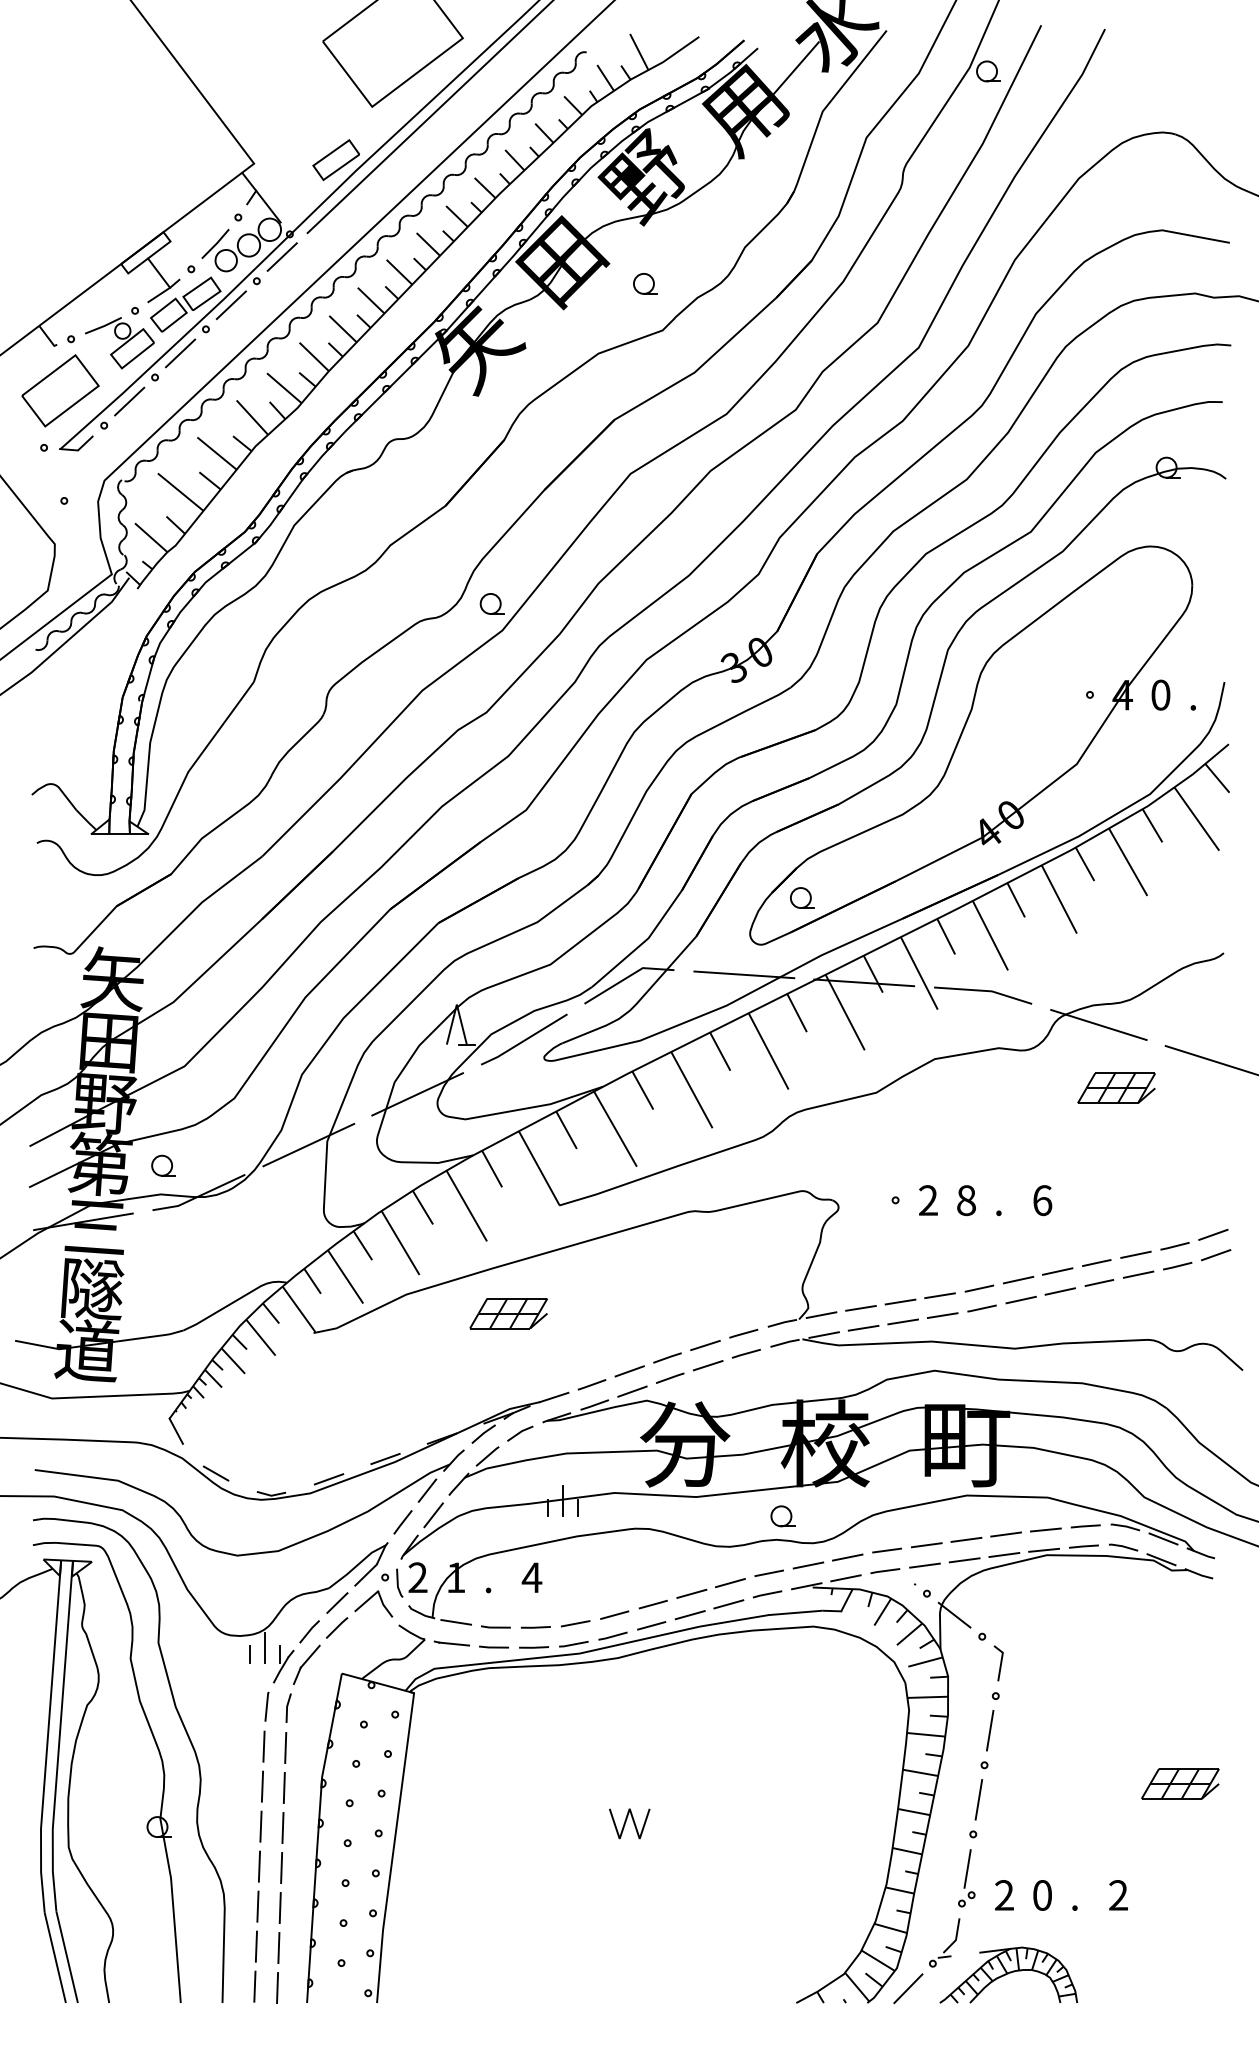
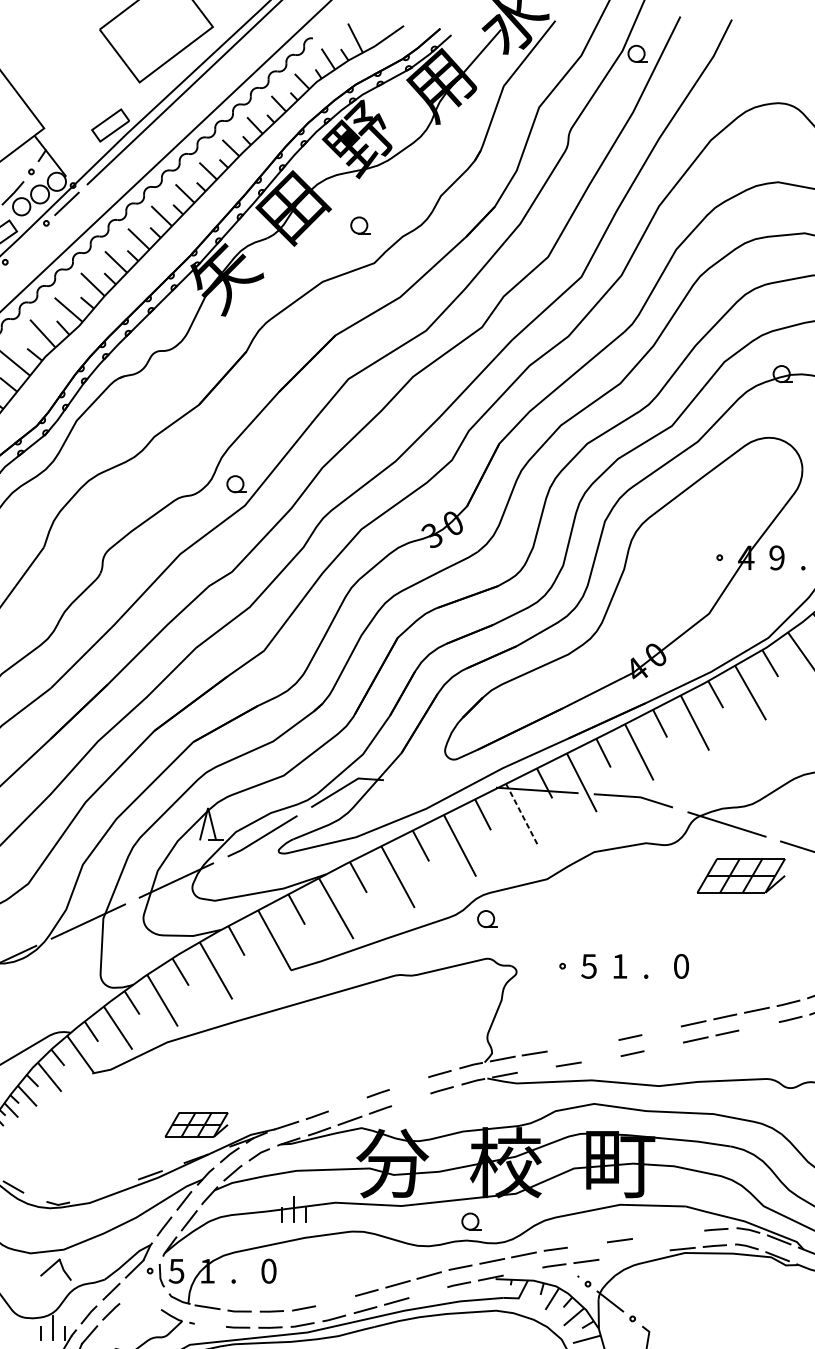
line: (230, 305) -> (25, 243), removed
text: (1160, 694) -> (776, 557), 0 -> 9
part: (802, 897) -> (487, 918), moved
line: (744, 974) -> (440, 783), removed
line: (845, 1012) -> (522, 814), solid -> dashed
part: (1116, 1087) -> (741, 875), size x1.4
text: (927, 1200) -> (588, 966), 2 -> 5
text: (966, 1200) -> (619, 966), 8 -> 1
text: (1042, 1200) -> (681, 966), 6 -> 0
line: (1138, 1274) -> (758, 1026), removed
line: (1018, 1279) -> (661, 1030), removed
line: (939, 1295) -> (598, 1043), removed
line: (1020, 1299) -> (663, 1046), removed
line: (900, 1301) -> (566, 1047), removed
part: (508, 1313) -> (196, 1124), moved
line: (942, 1315) -> (600, 1059), removed
line: (863, 1327) -> (536, 1068), removed
line: (705, 1345) -> (409, 1083), removed
line: (707, 1365) -> (410, 1099), removed
line: (629, 1371) -> (347, 1104), removed
line: (328, 1479) -> (104, 1191), removed
line: (1045, 1529) -> (683, 1232), removed
line: (1006, 1534) -> (652, 1236), removed
line: (926, 1545) -> (587, 1245), removed
line: (1004, 1555) -> (650, 1253), removed
line: (964, 1560) -> (618, 1257), removed
text: (417, 1577) -> (176, 1271), 2 -> 5
text: (531, 1577) -> (268, 1271), 4 -> 0
line: (845, 1578) -> (522, 1271), removed
part: (373, 1603) -> (55, 1269), moved
line: (728, 1604) -> (427, 1292), removed
line: (614, 1614) -> (335, 1300), removed
line: (454, 1643) -> (206, 1324), removed

